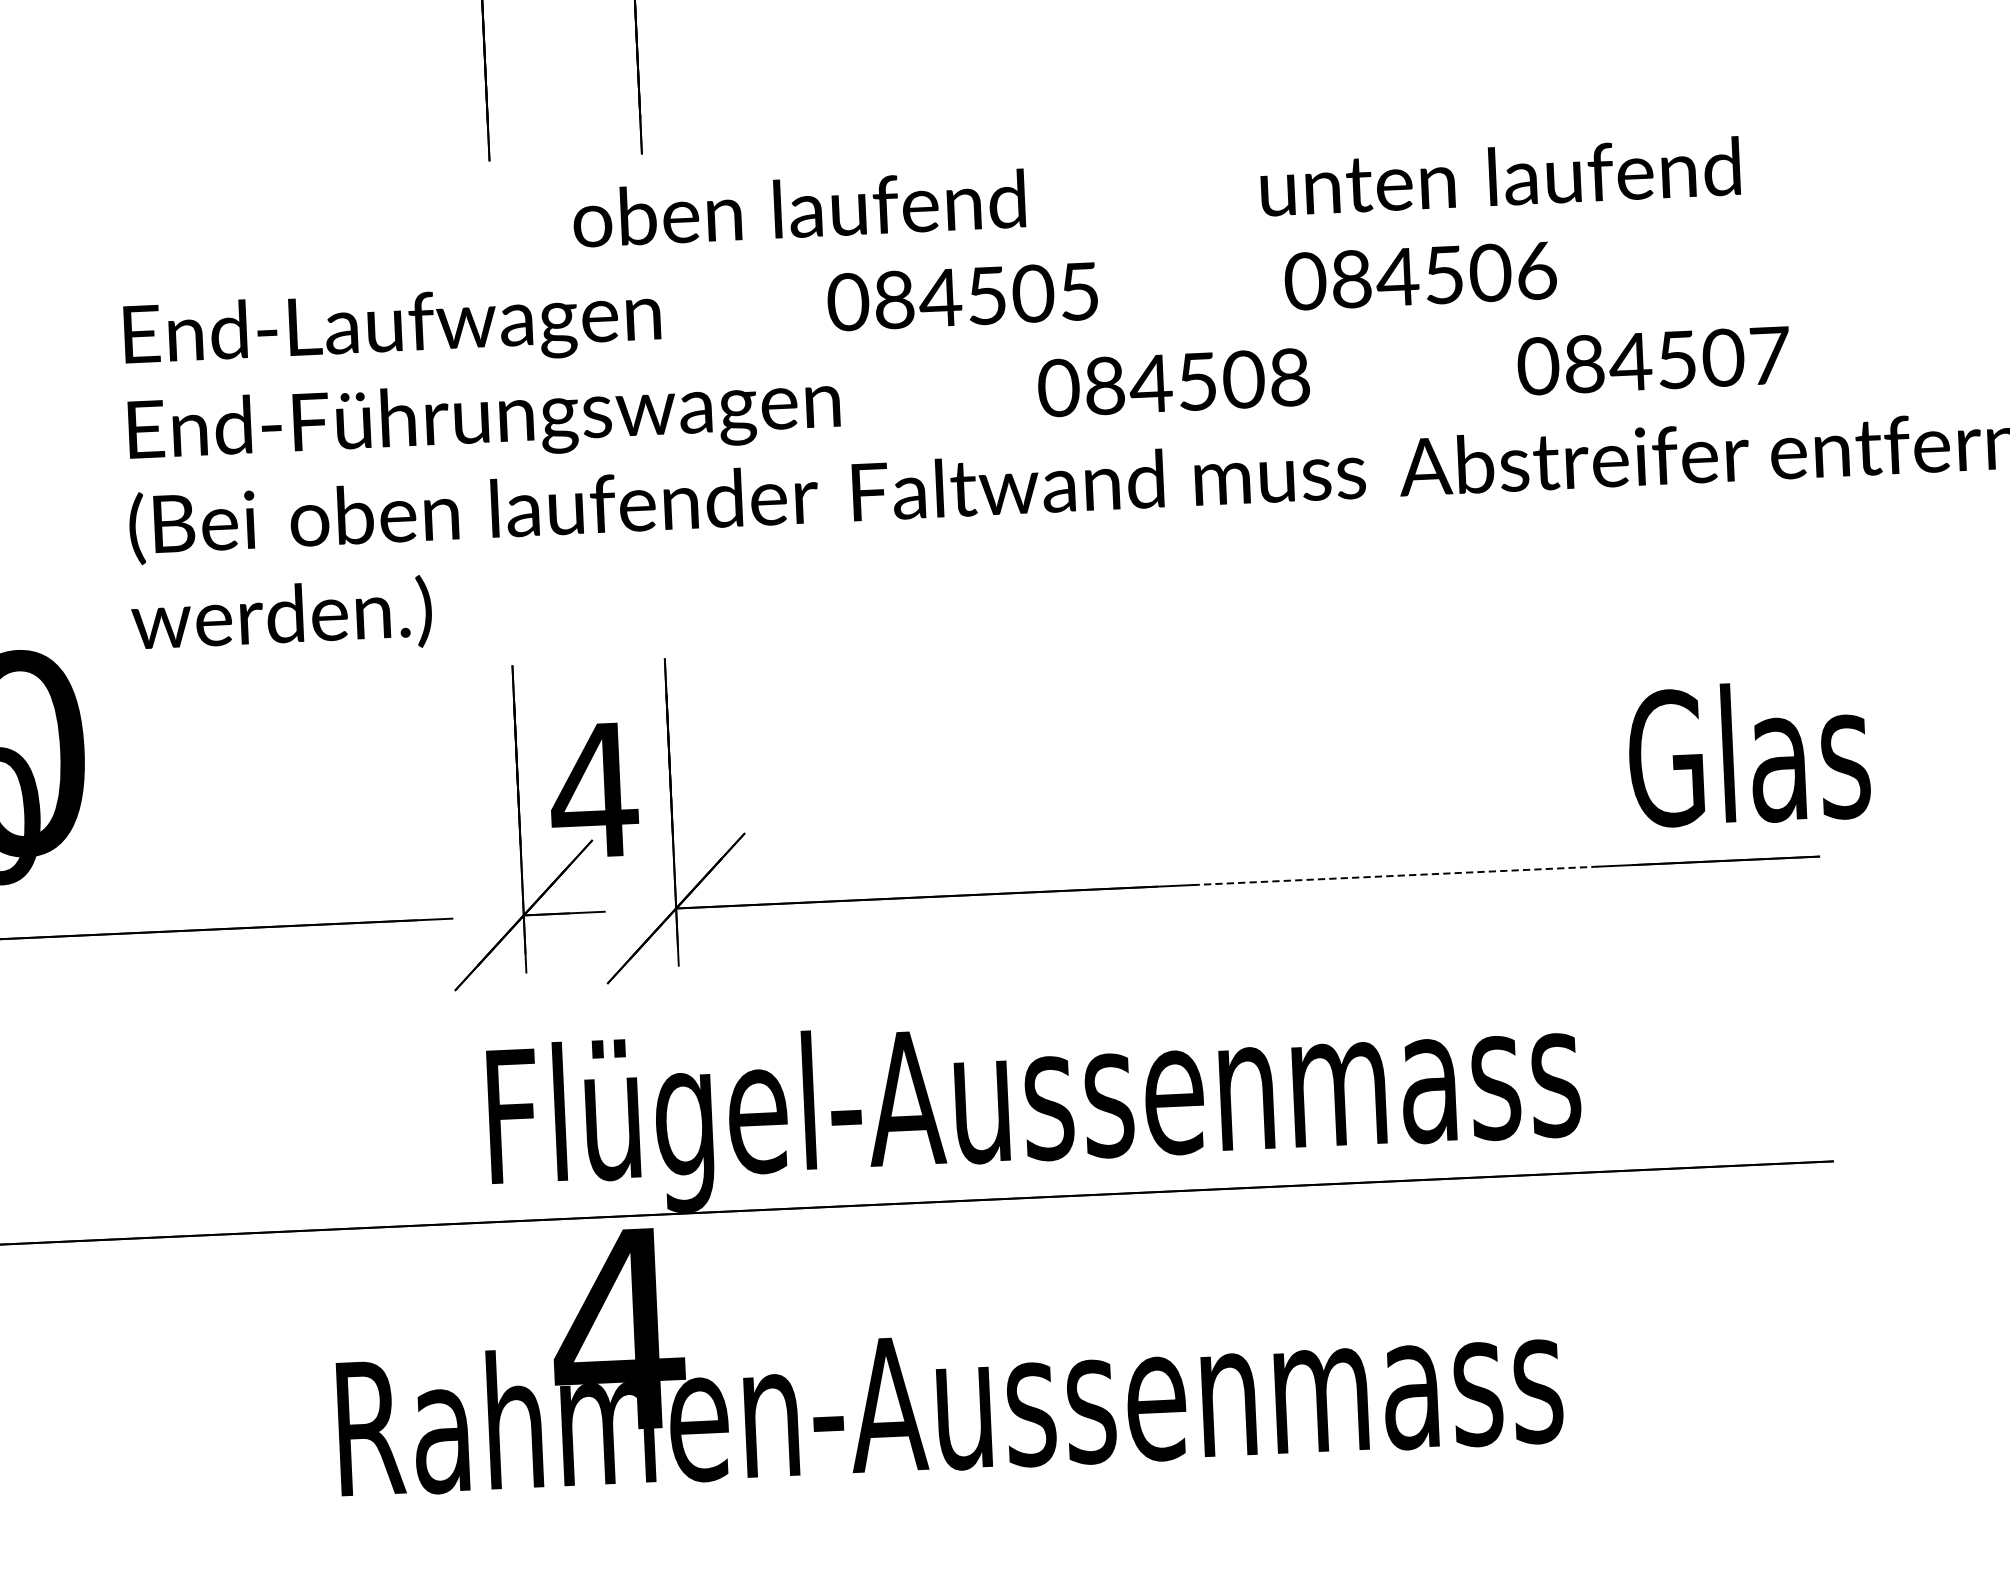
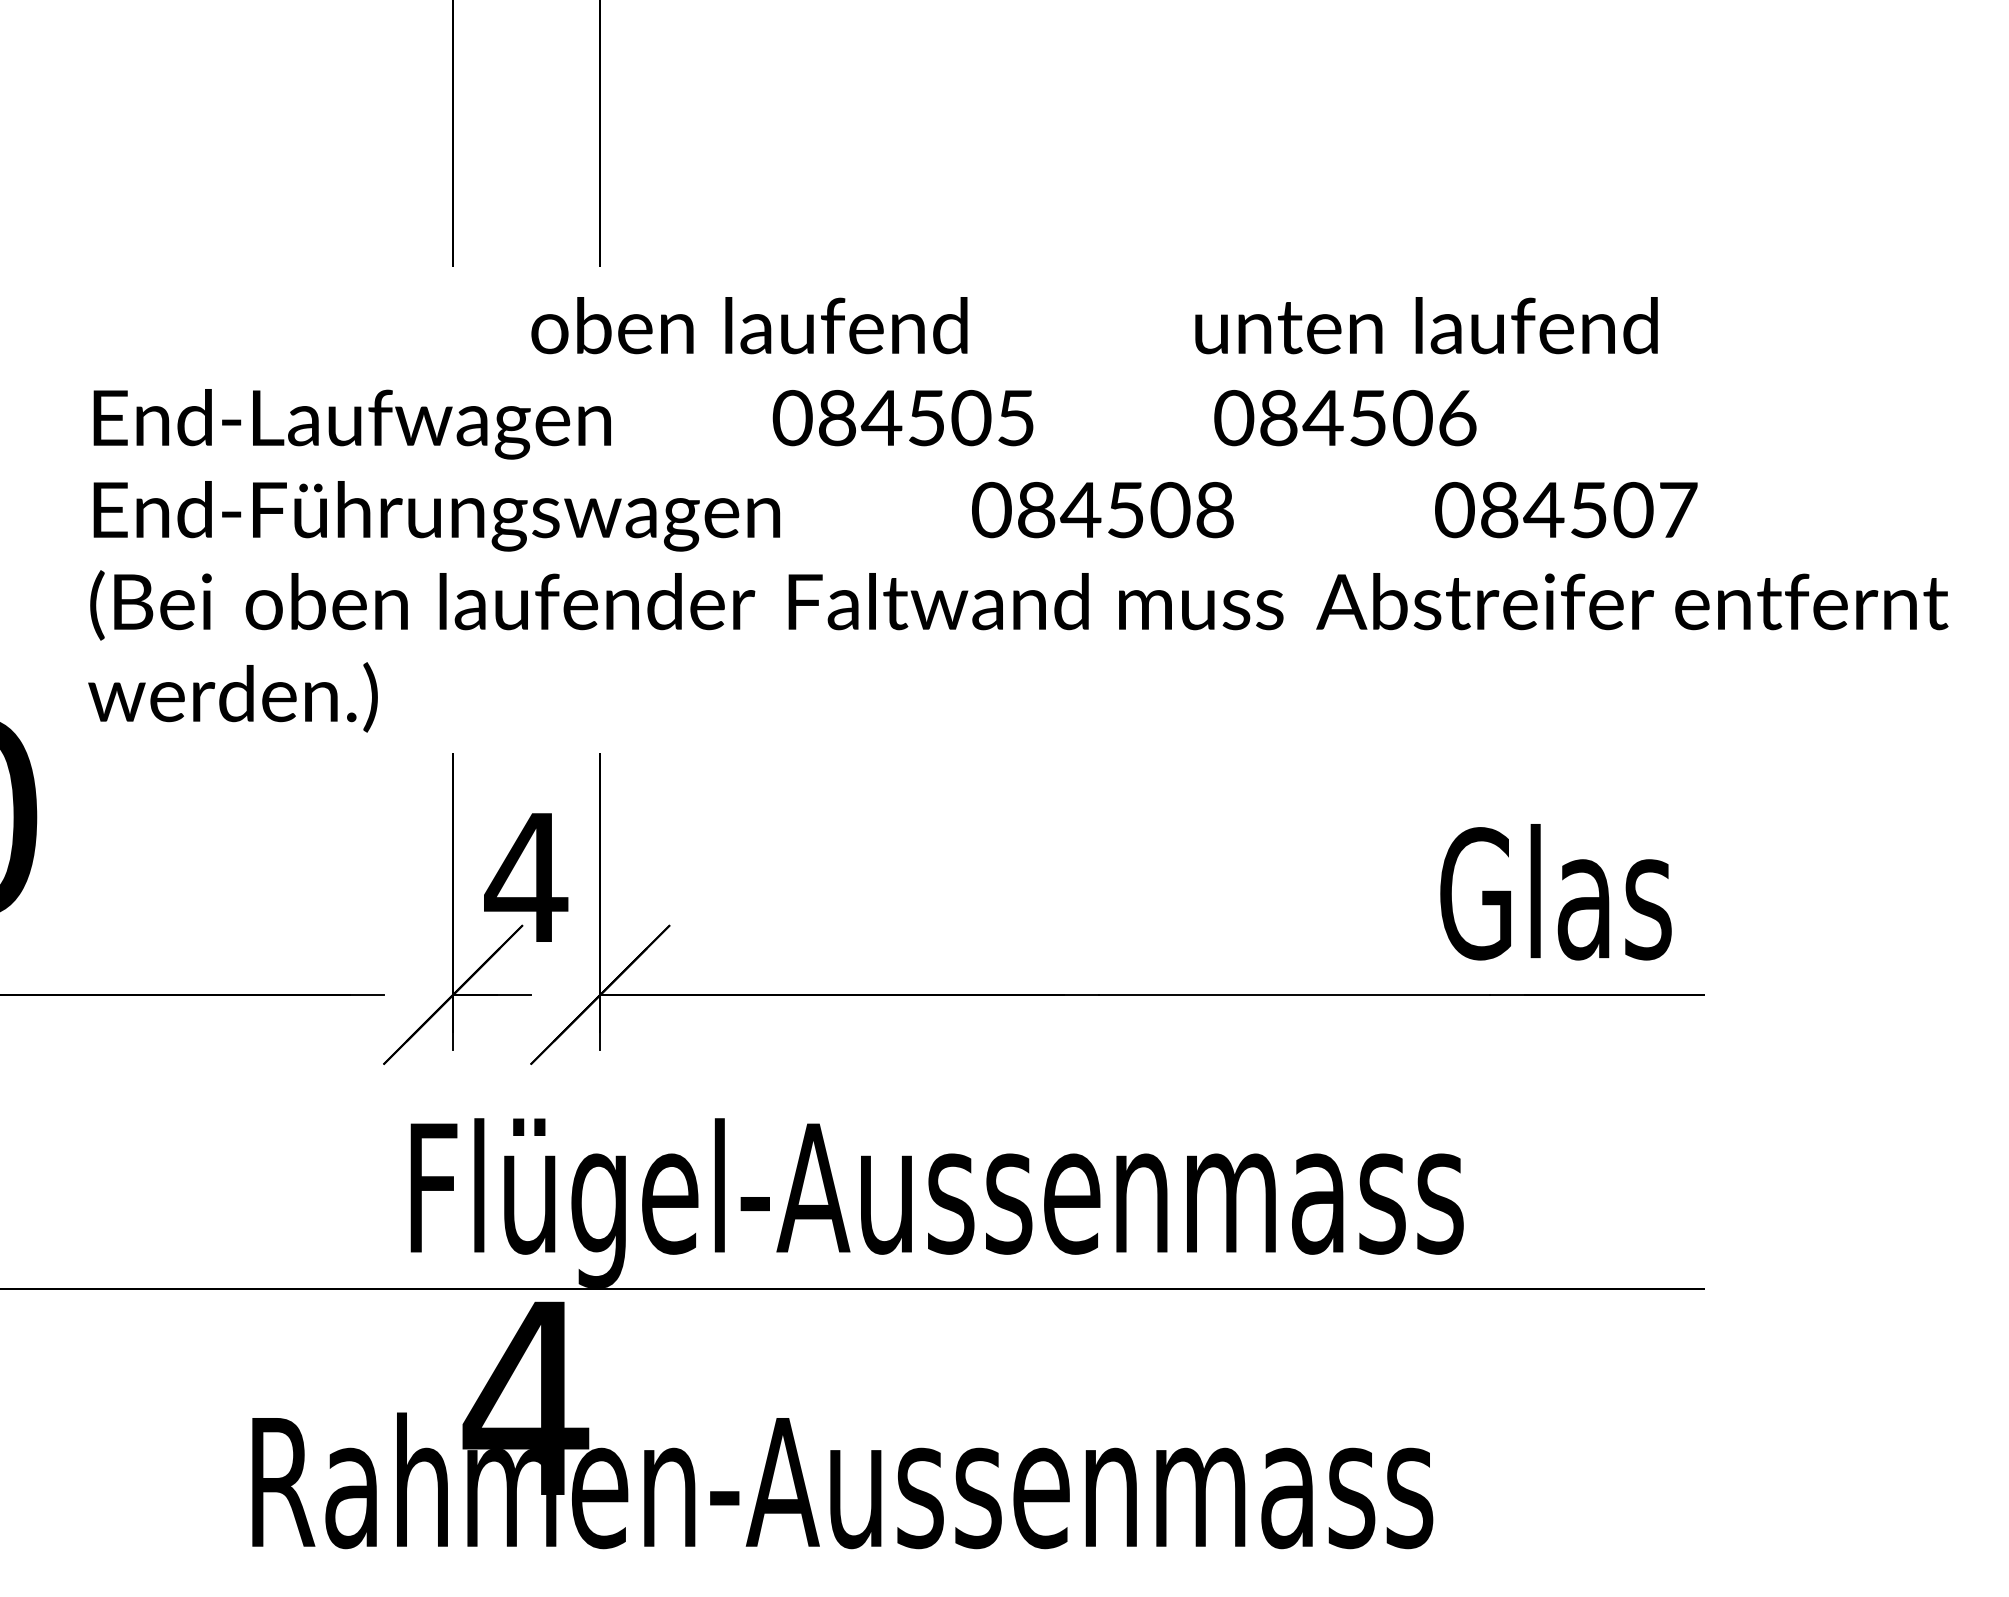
text: (1748, 753) -> (1555, 892), moved
line: (1395, 875) -> (1294, 994), dashed -> solid

